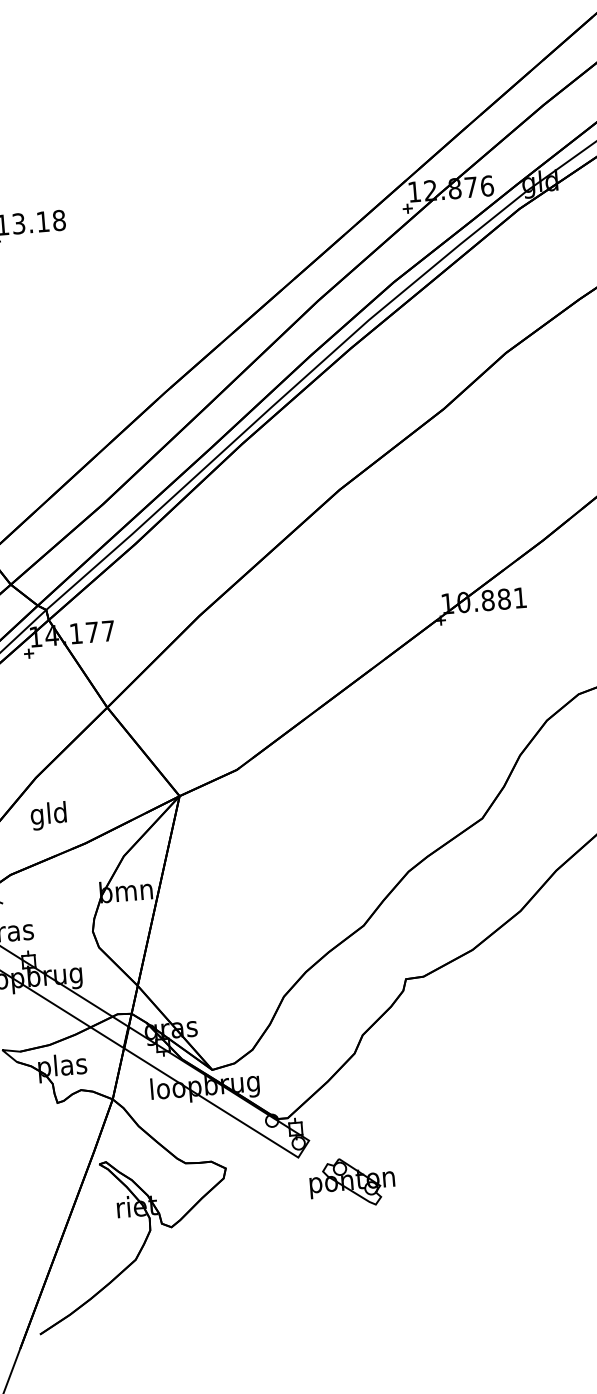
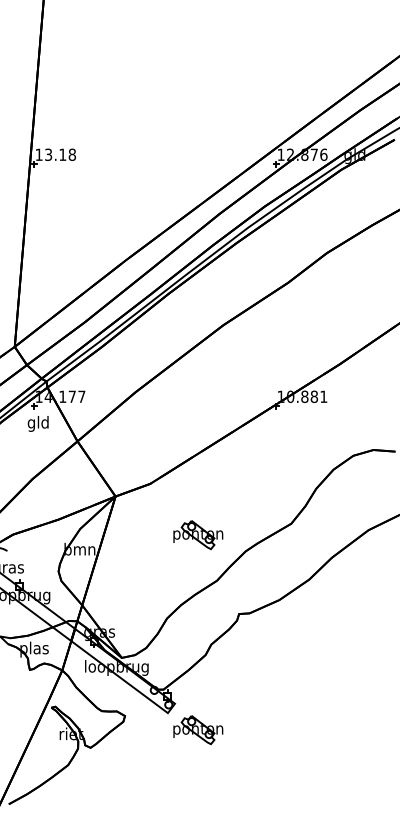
text: (47, 815) -> (37, 423), moved
part: (326, 851) -> (198, 535), added

